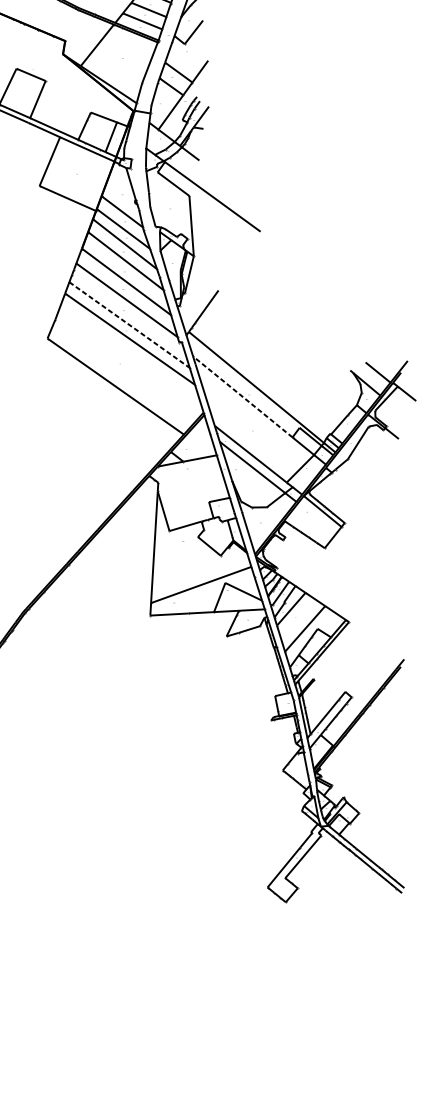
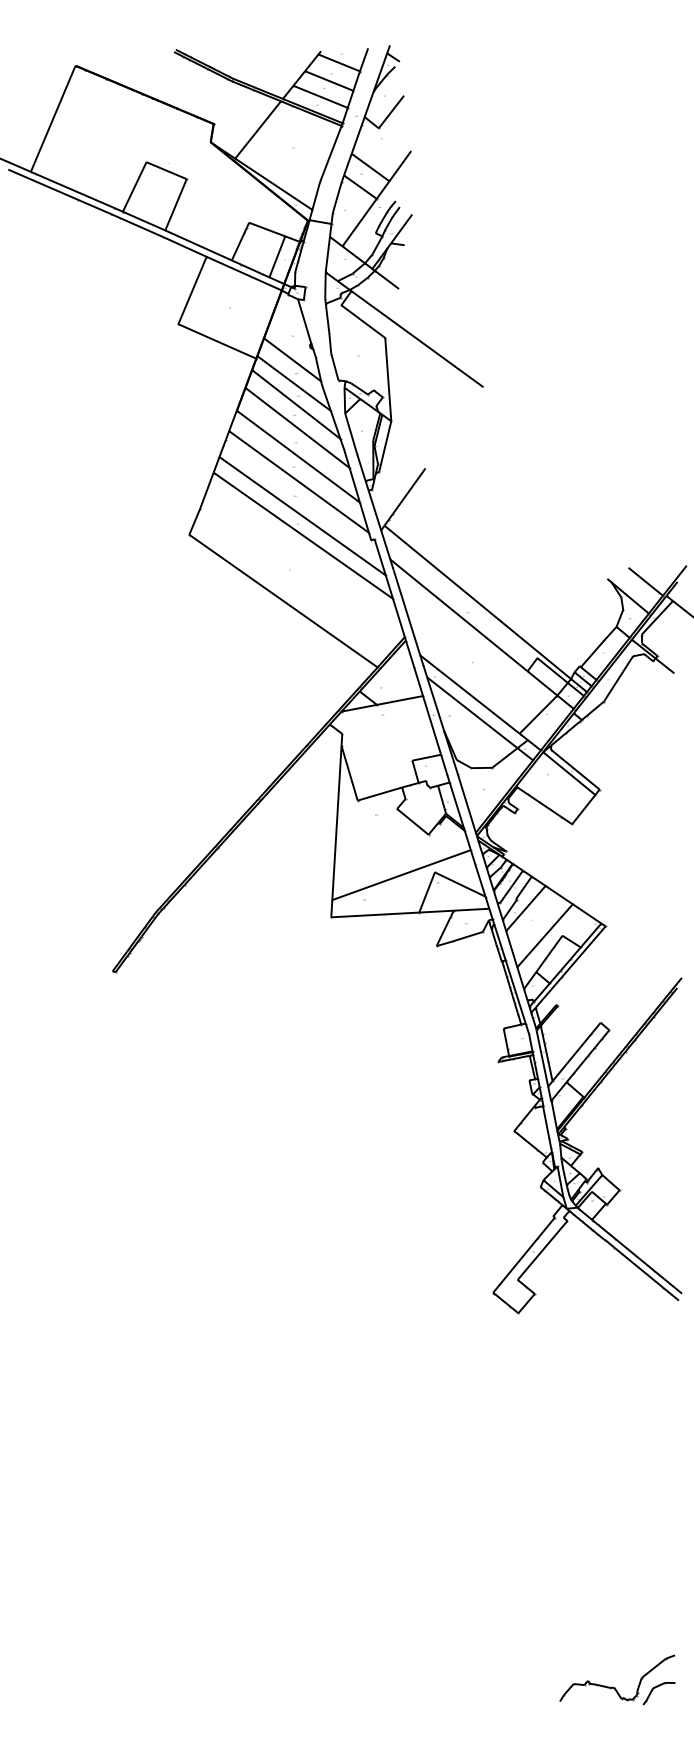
line: (130, 325) -> (303, 516), dashed -> solid
line: (242, 396) -> (458, 615), dashed -> solid

